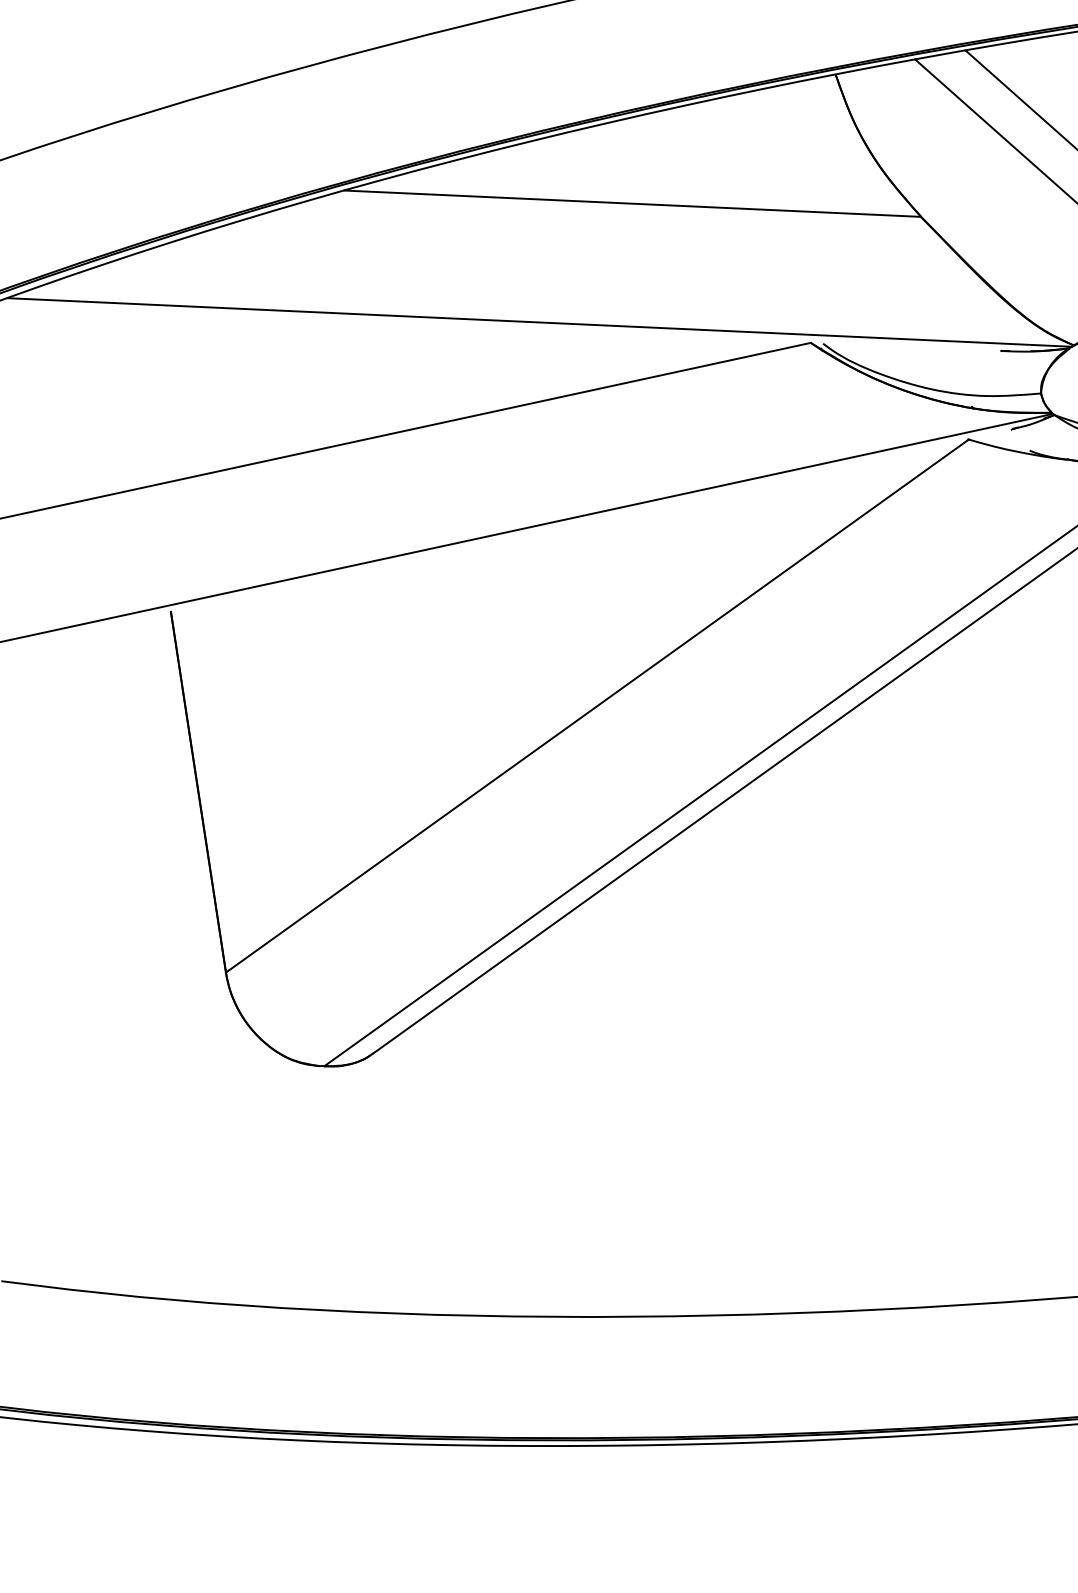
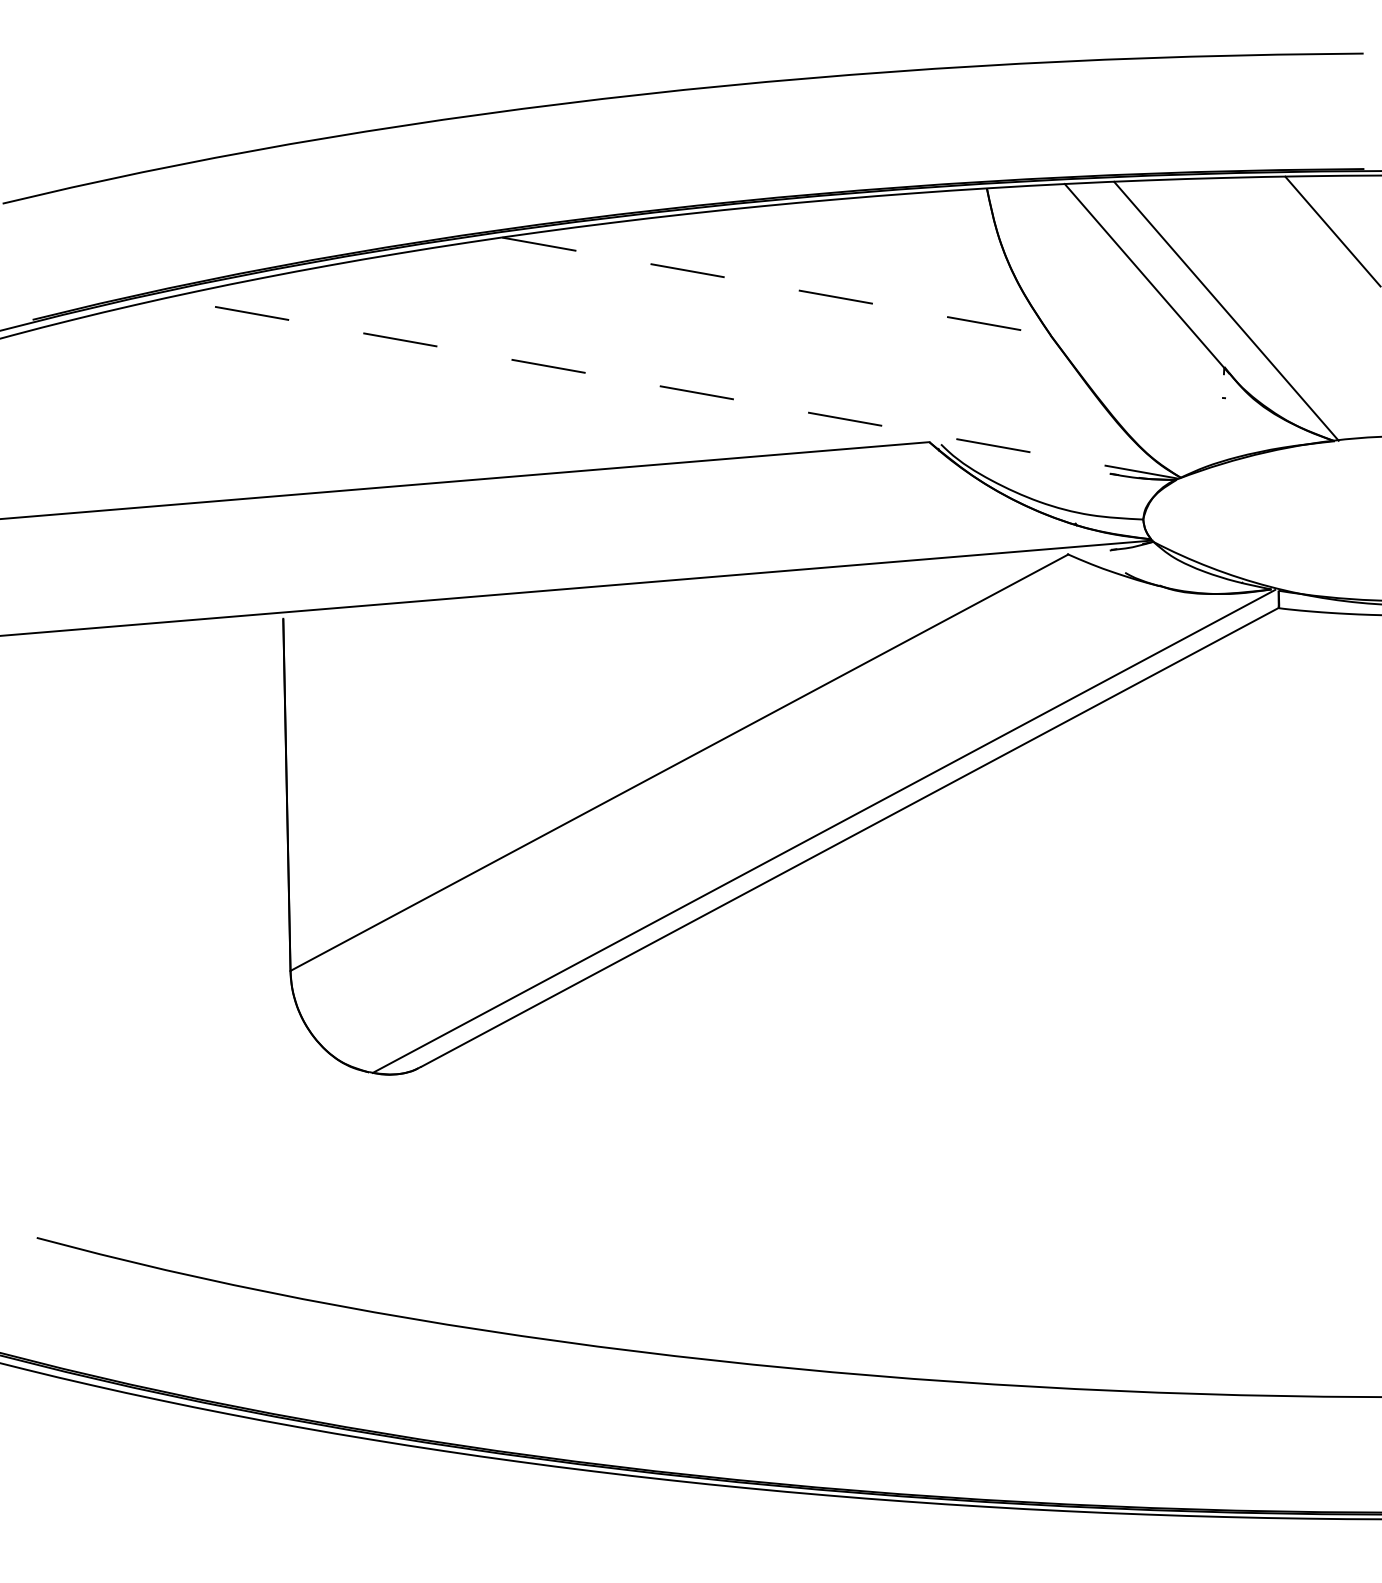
line: (632, 203) -> (776, 286), solid -> dashed
line: (539, 322) -> (672, 388), solid -> dashed

